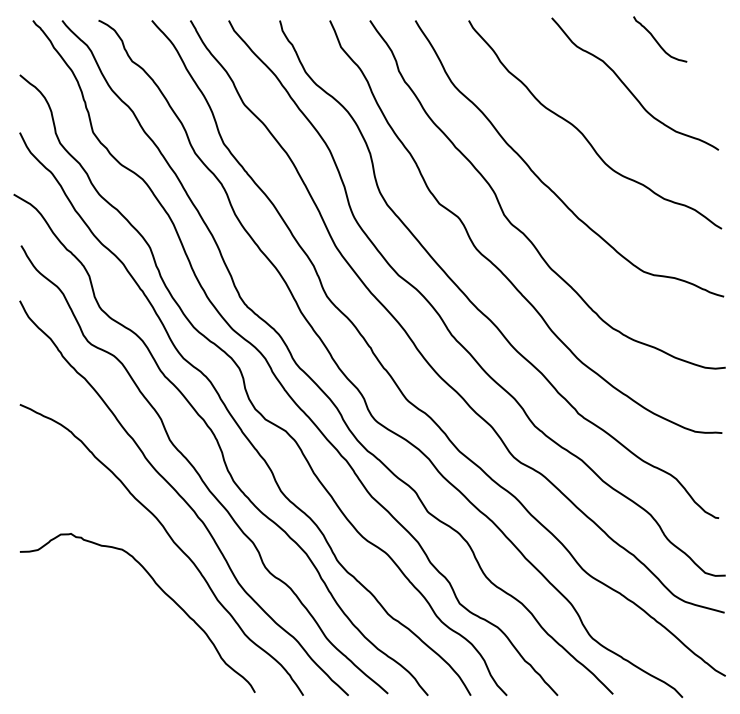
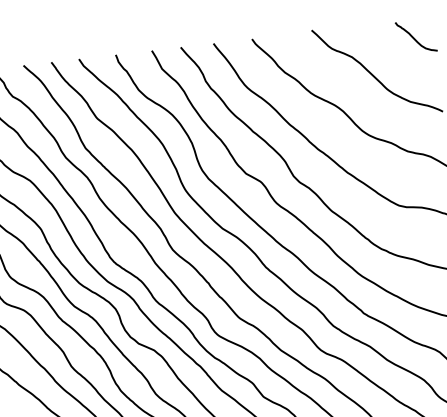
curve: (657, 40) -> (414, 37), moved

